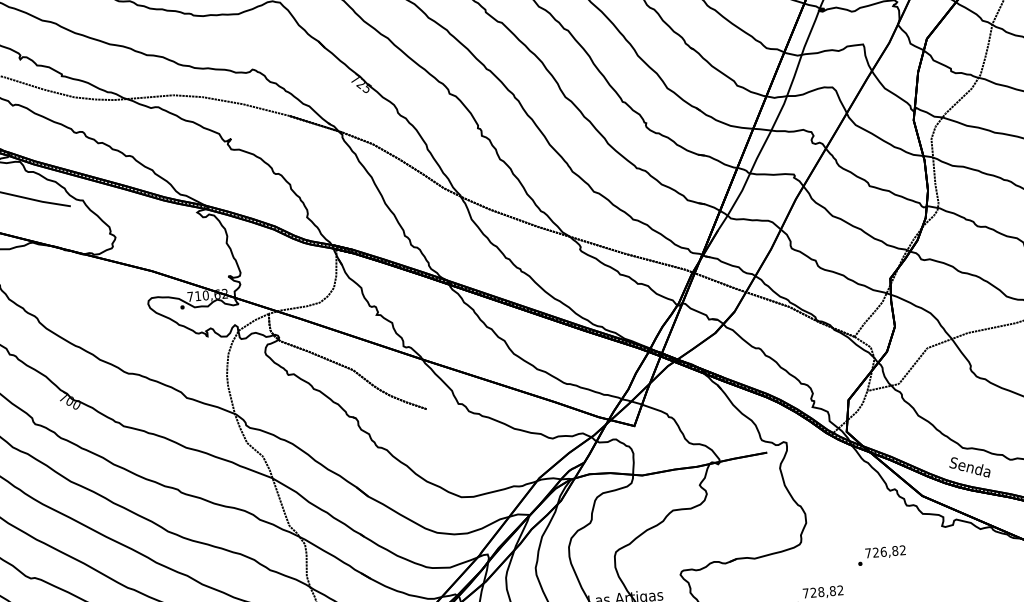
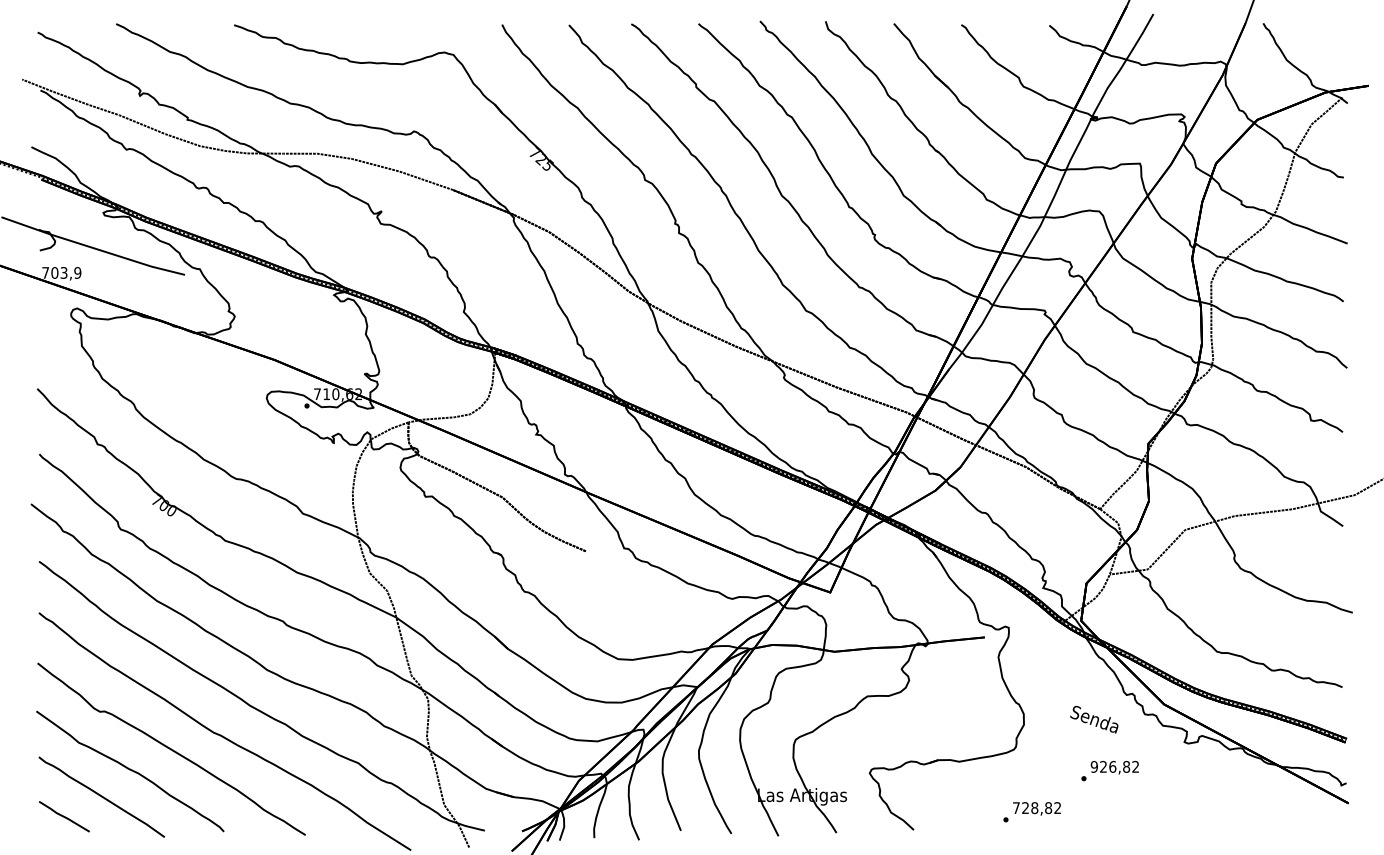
text: (969, 467) -> (1094, 719), moved
text: (867, 553) -> (1093, 766), 726,82 -> 926,82

